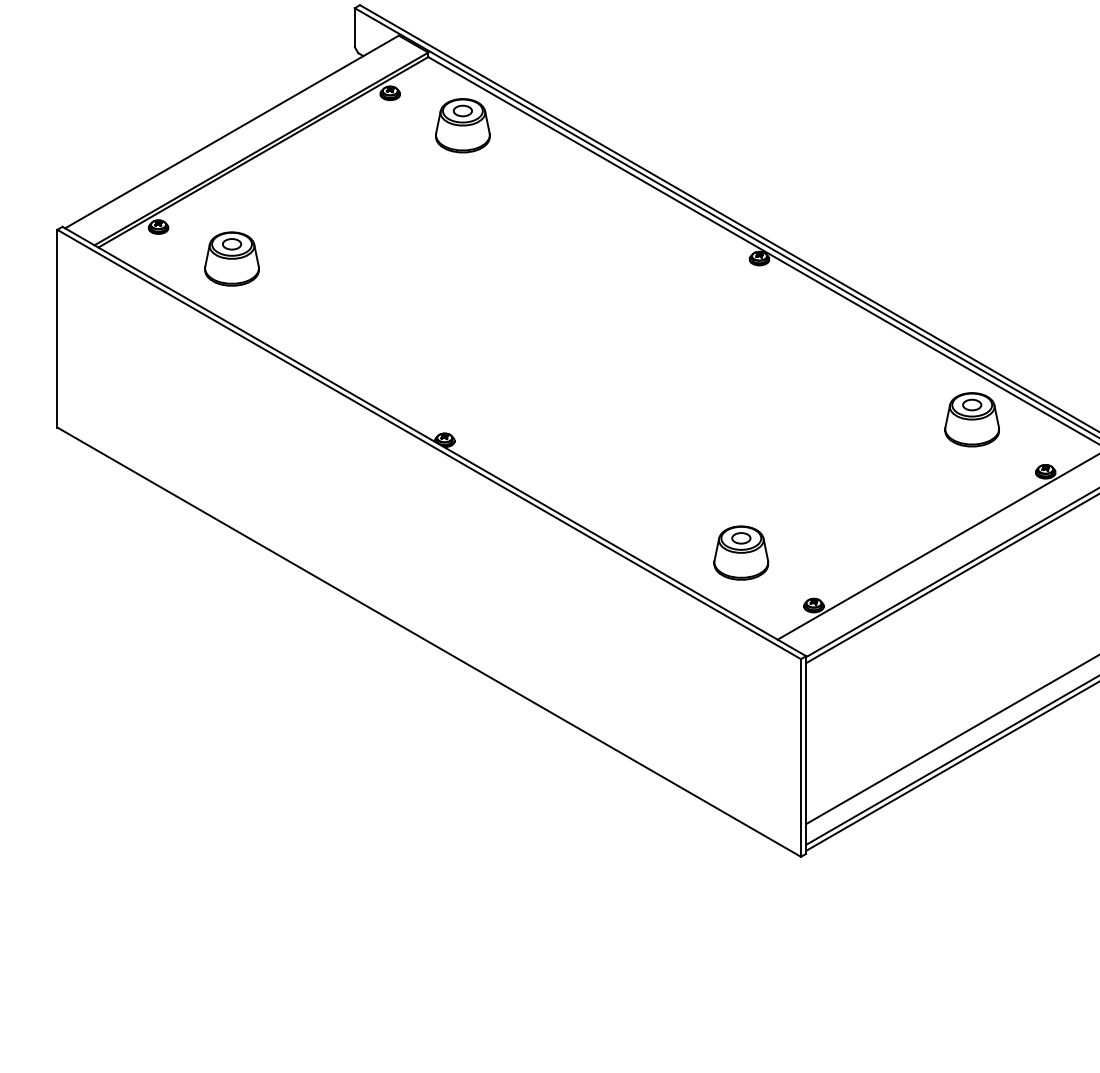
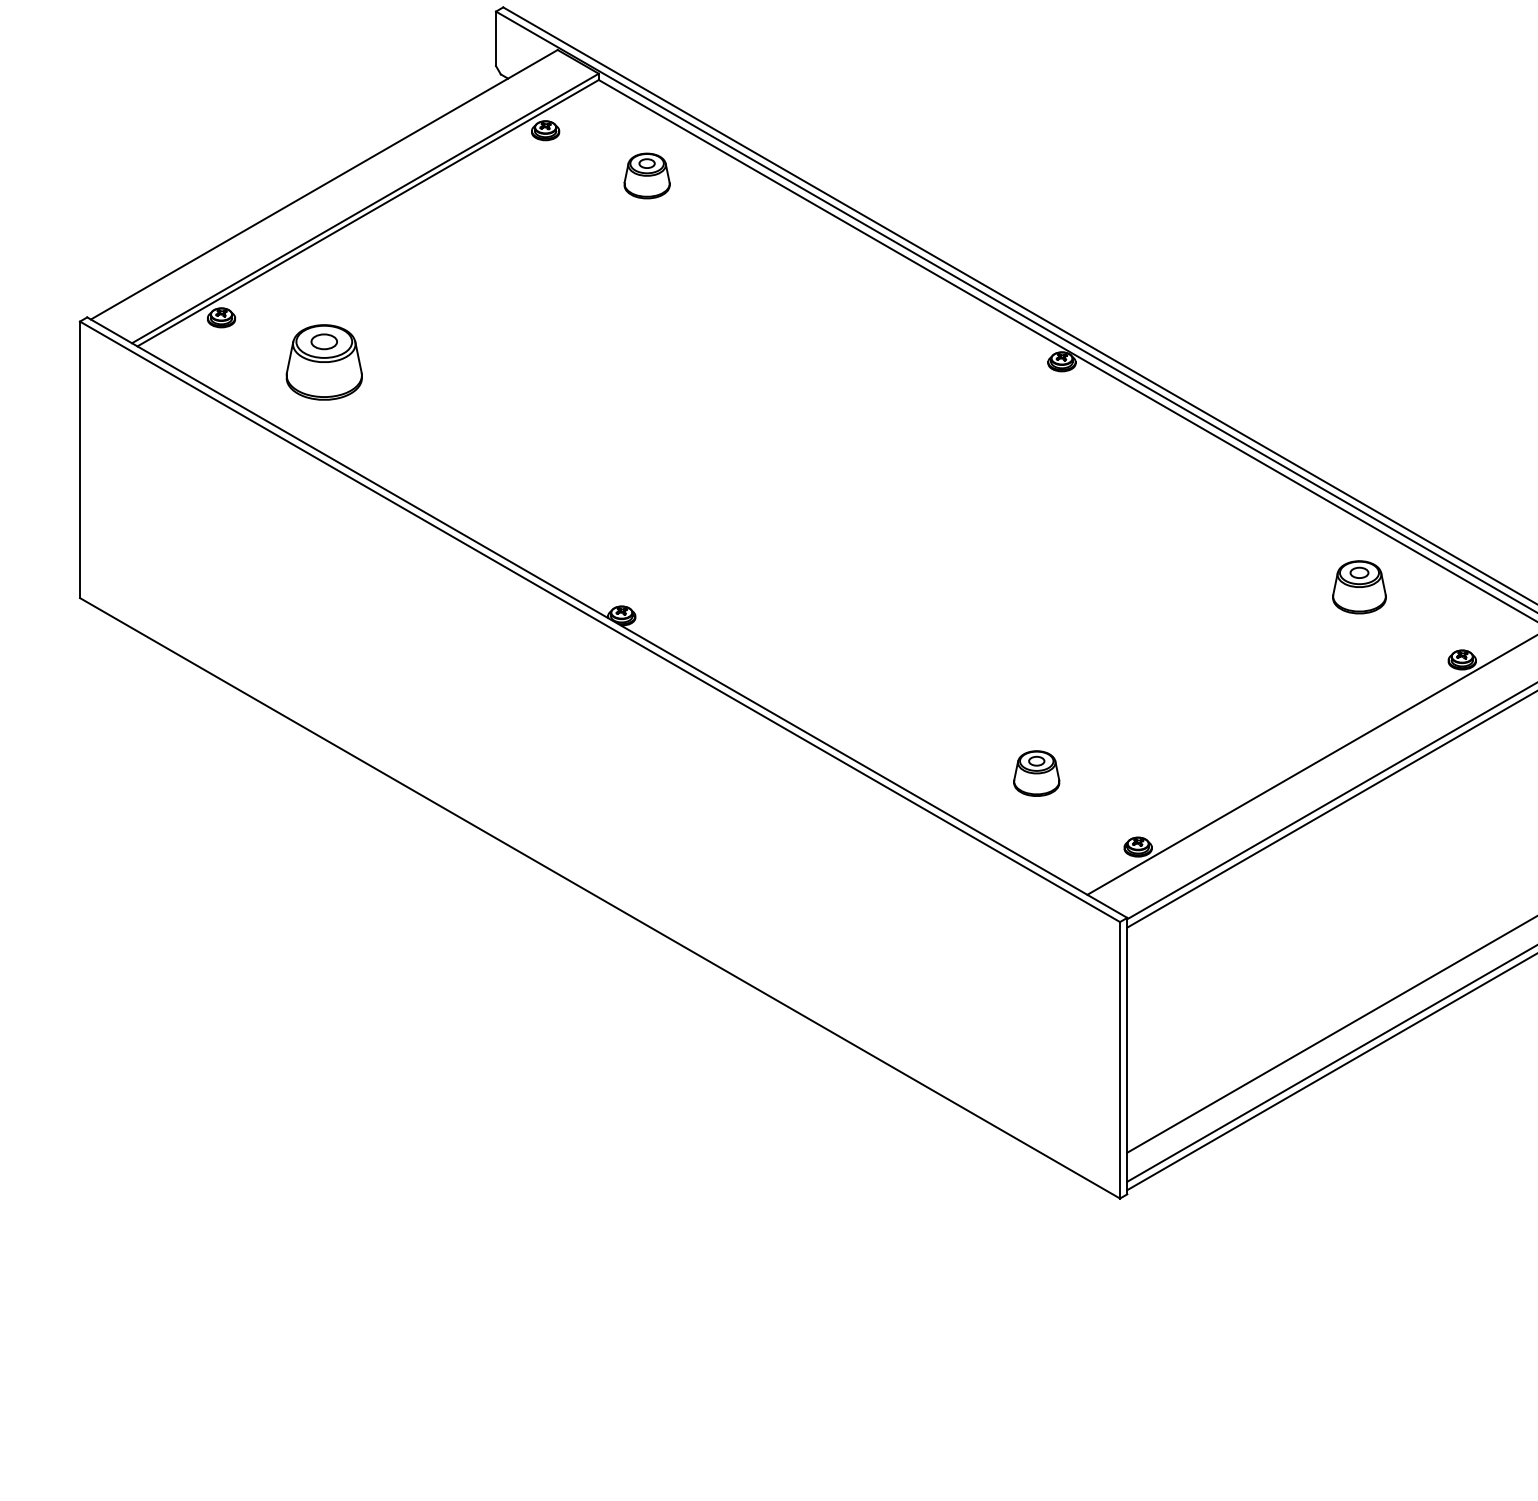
part: (462, 125) -> (646, 175), size x0.6
part: (972, 419) -> (1359, 587), size x0.7
part: (741, 552) -> (1036, 773), size x0.6

